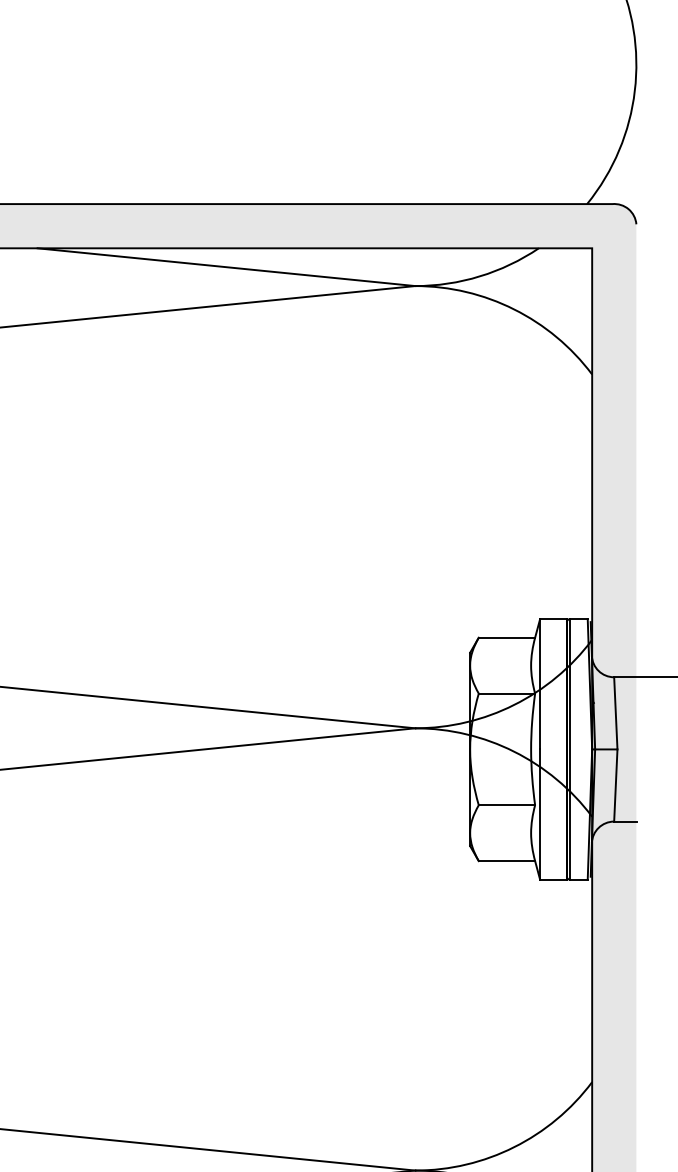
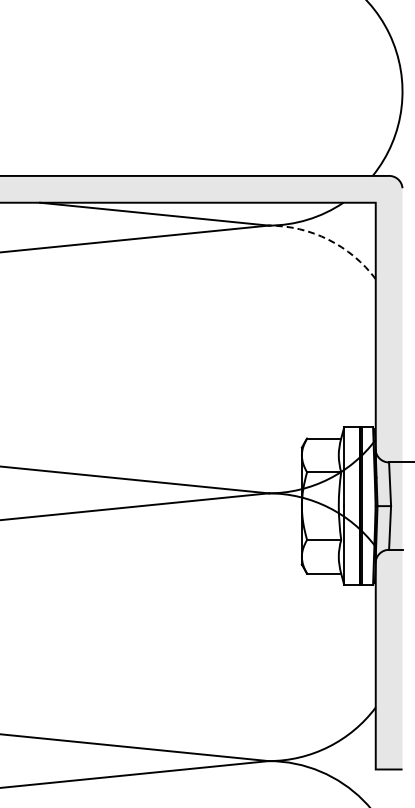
arc: (514, 309) -> (328, 239), solid -> dashed

